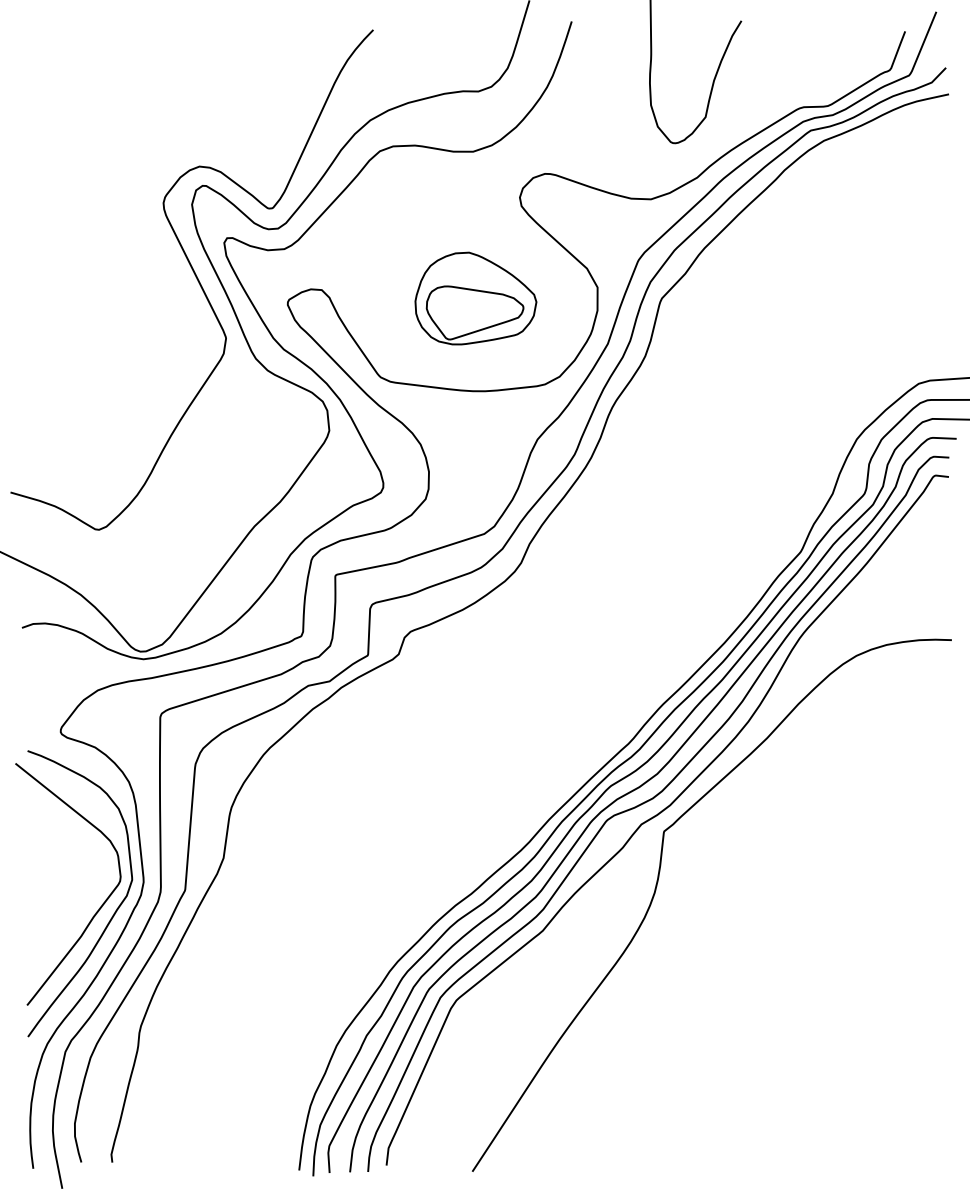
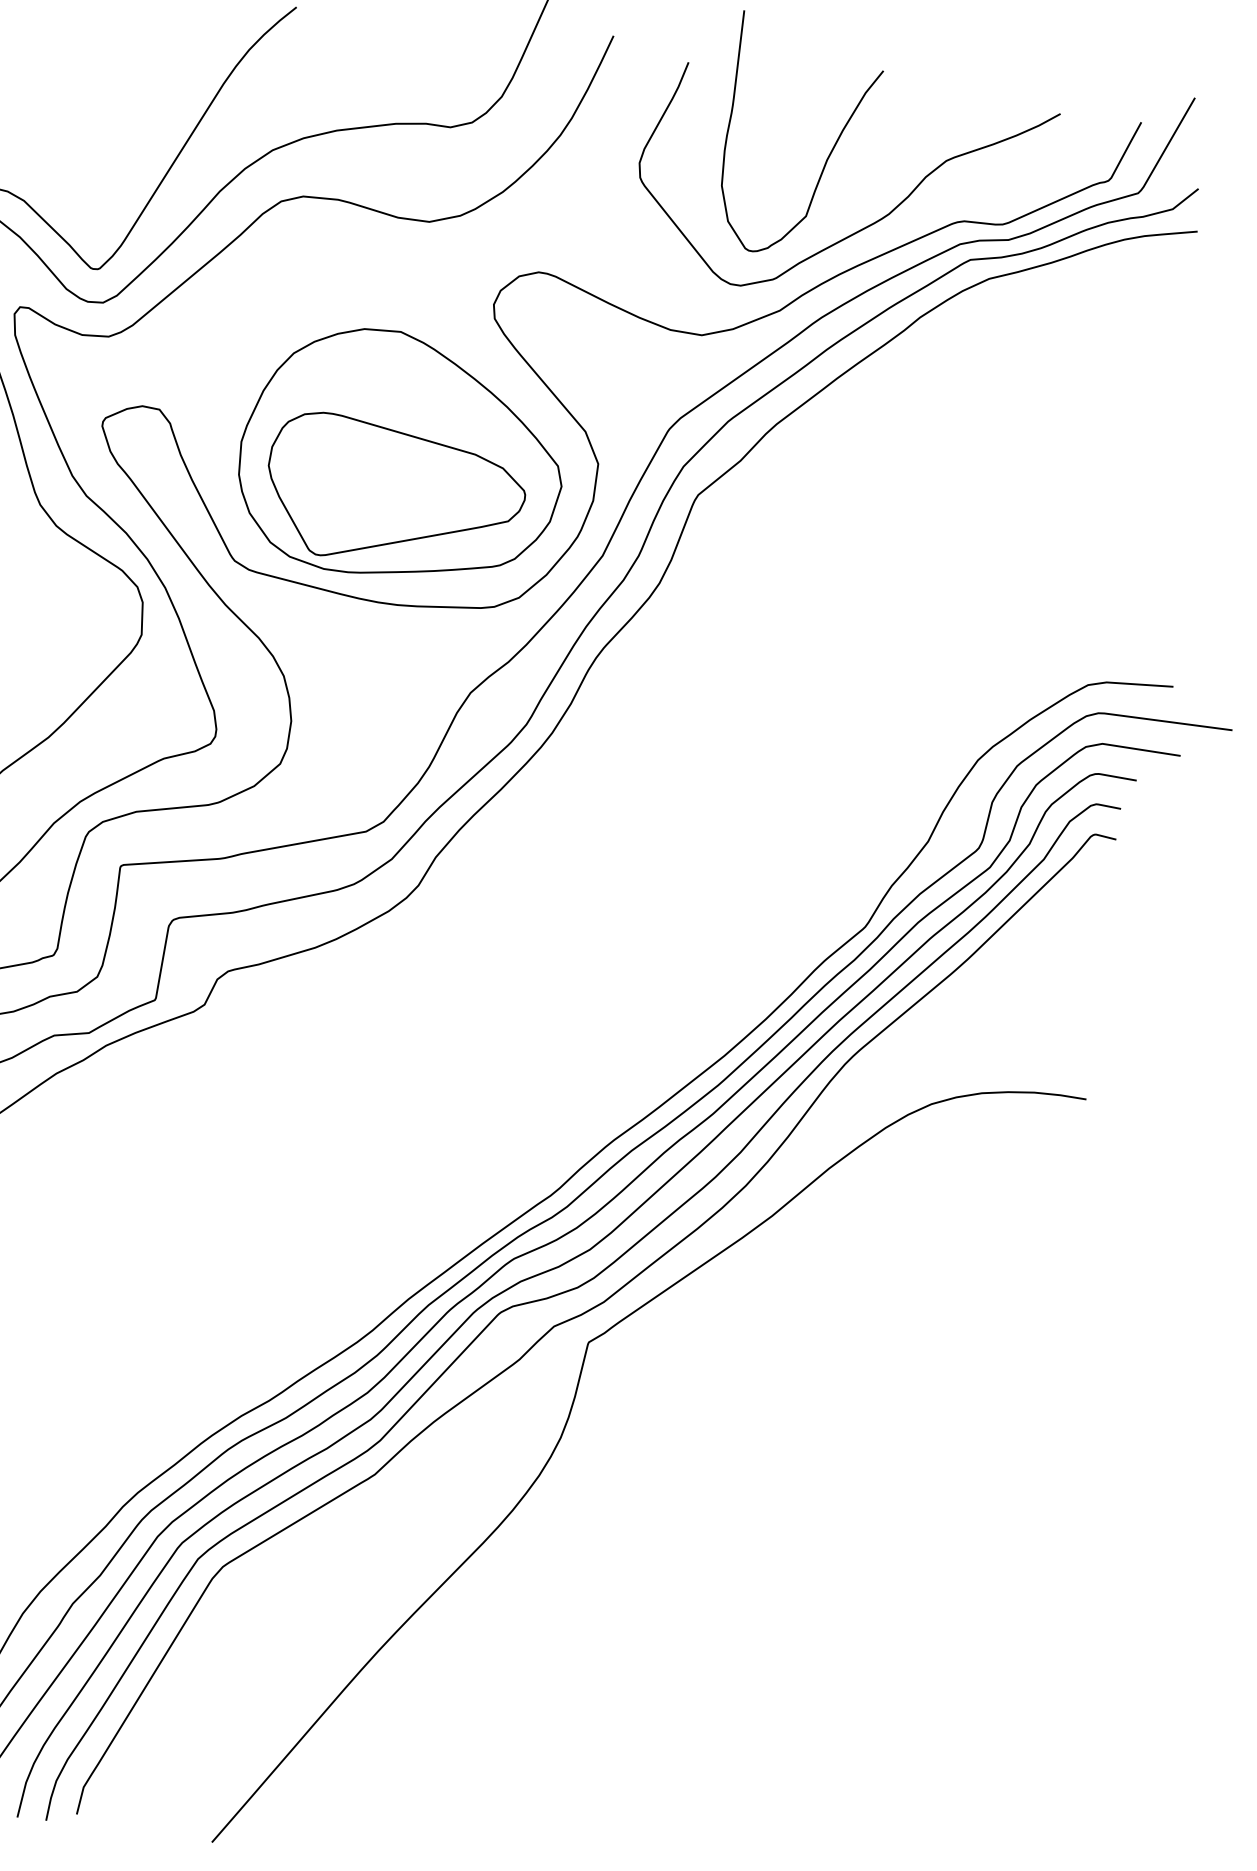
curve: (742, 118) -> (864, 226), added
part: (475, 298) -> (401, 455), size x1.67

